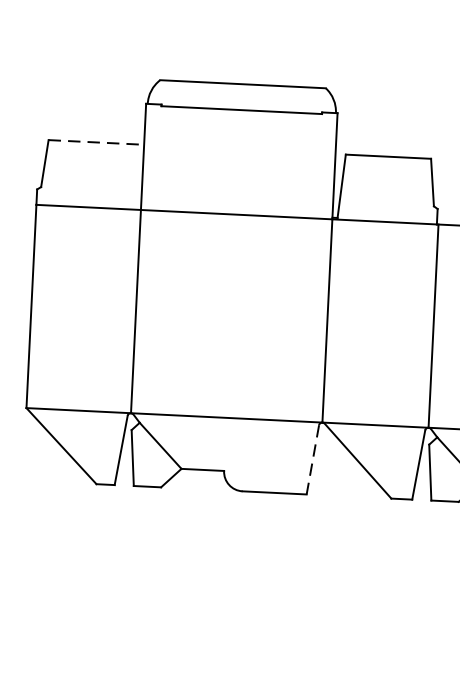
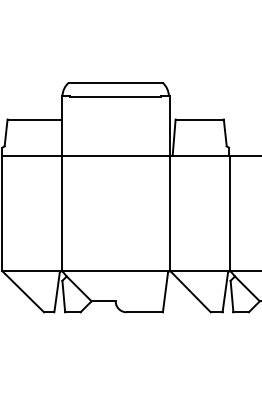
line: (98, 142) -> (35, 119), dashed -> solid
line: (312, 459) -> (165, 292), dashed -> solid

